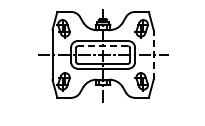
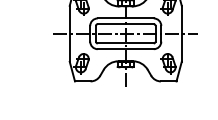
line: (102, 46) -> (125, 24), dashed -> solid
line: (153, 54) -> (181, 33), dashed -> solid

